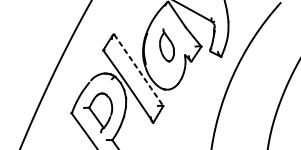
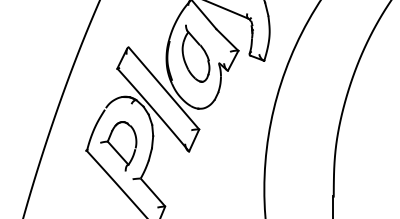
part: (166, 45) -> (195, 53), size x1.43
line: (139, 70) -> (164, 88), dashed -> solid

